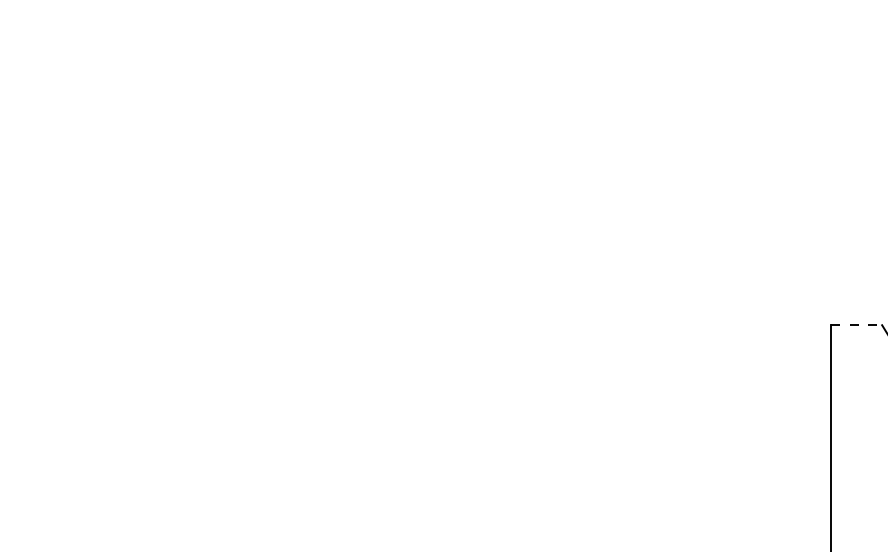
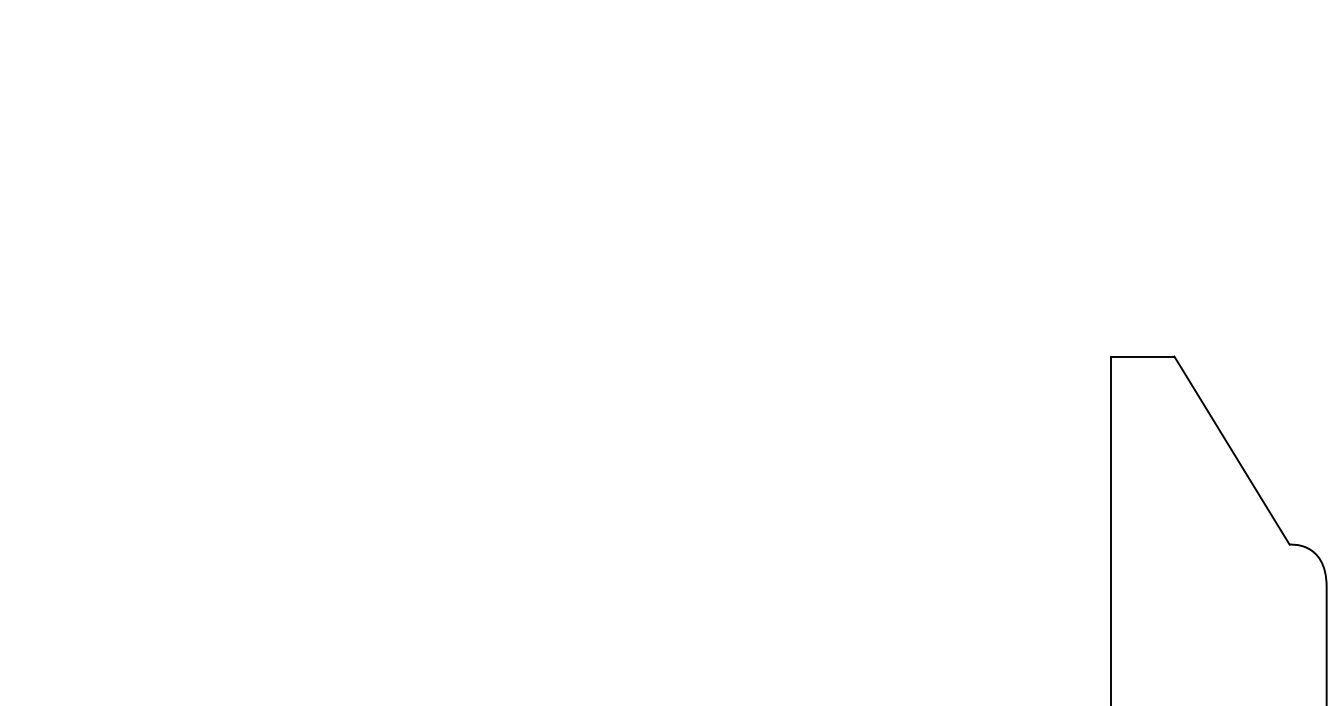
line: (857, 325) -> (1143, 356), dashed -> solid

